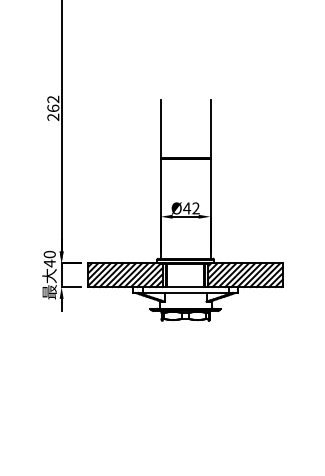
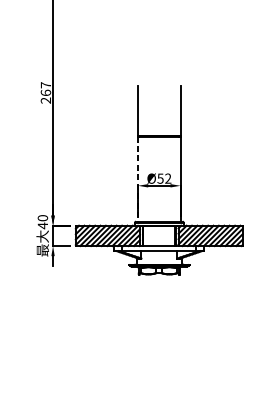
text: (53, 99) -> (46, 85), 262 -> 267
line: (160, 208) -> (137, 178), solid -> dashed
text: (187, 208) -> (160, 178), Ø42 -> Ø52

